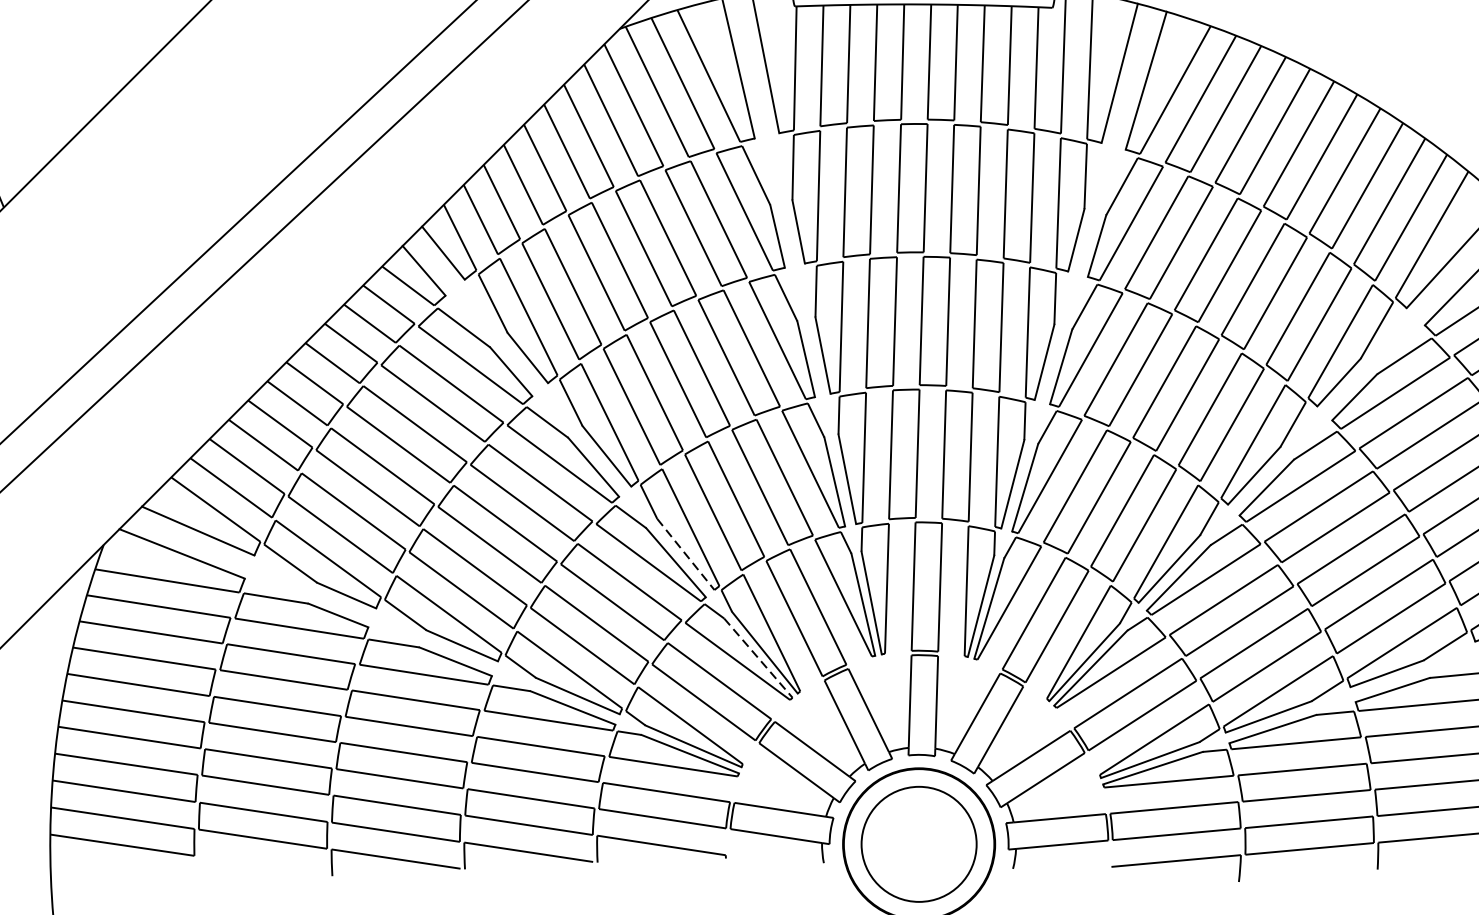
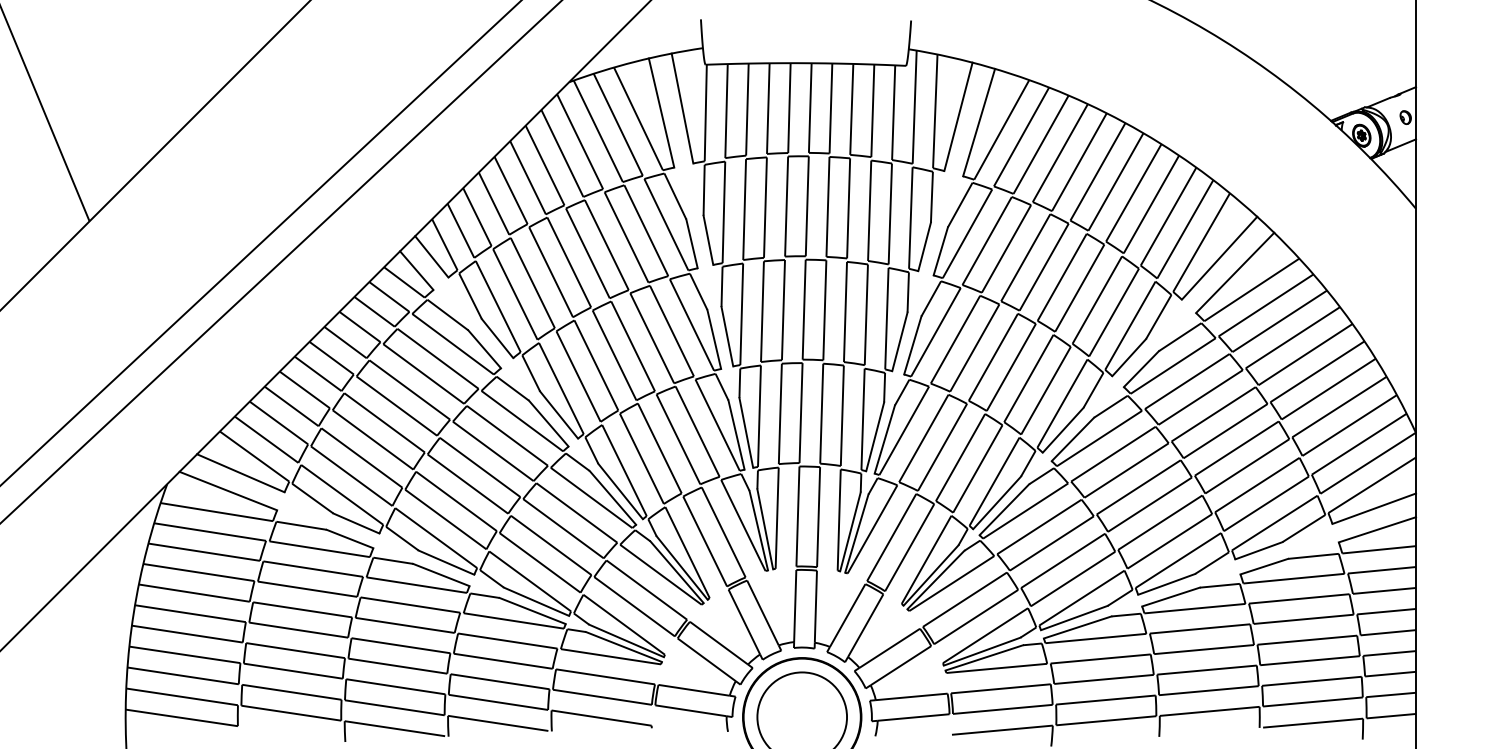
line: (685, 554) -> (620, 491), dashed -> solid
line: (758, 658) -> (677, 572), dashed -> solid

